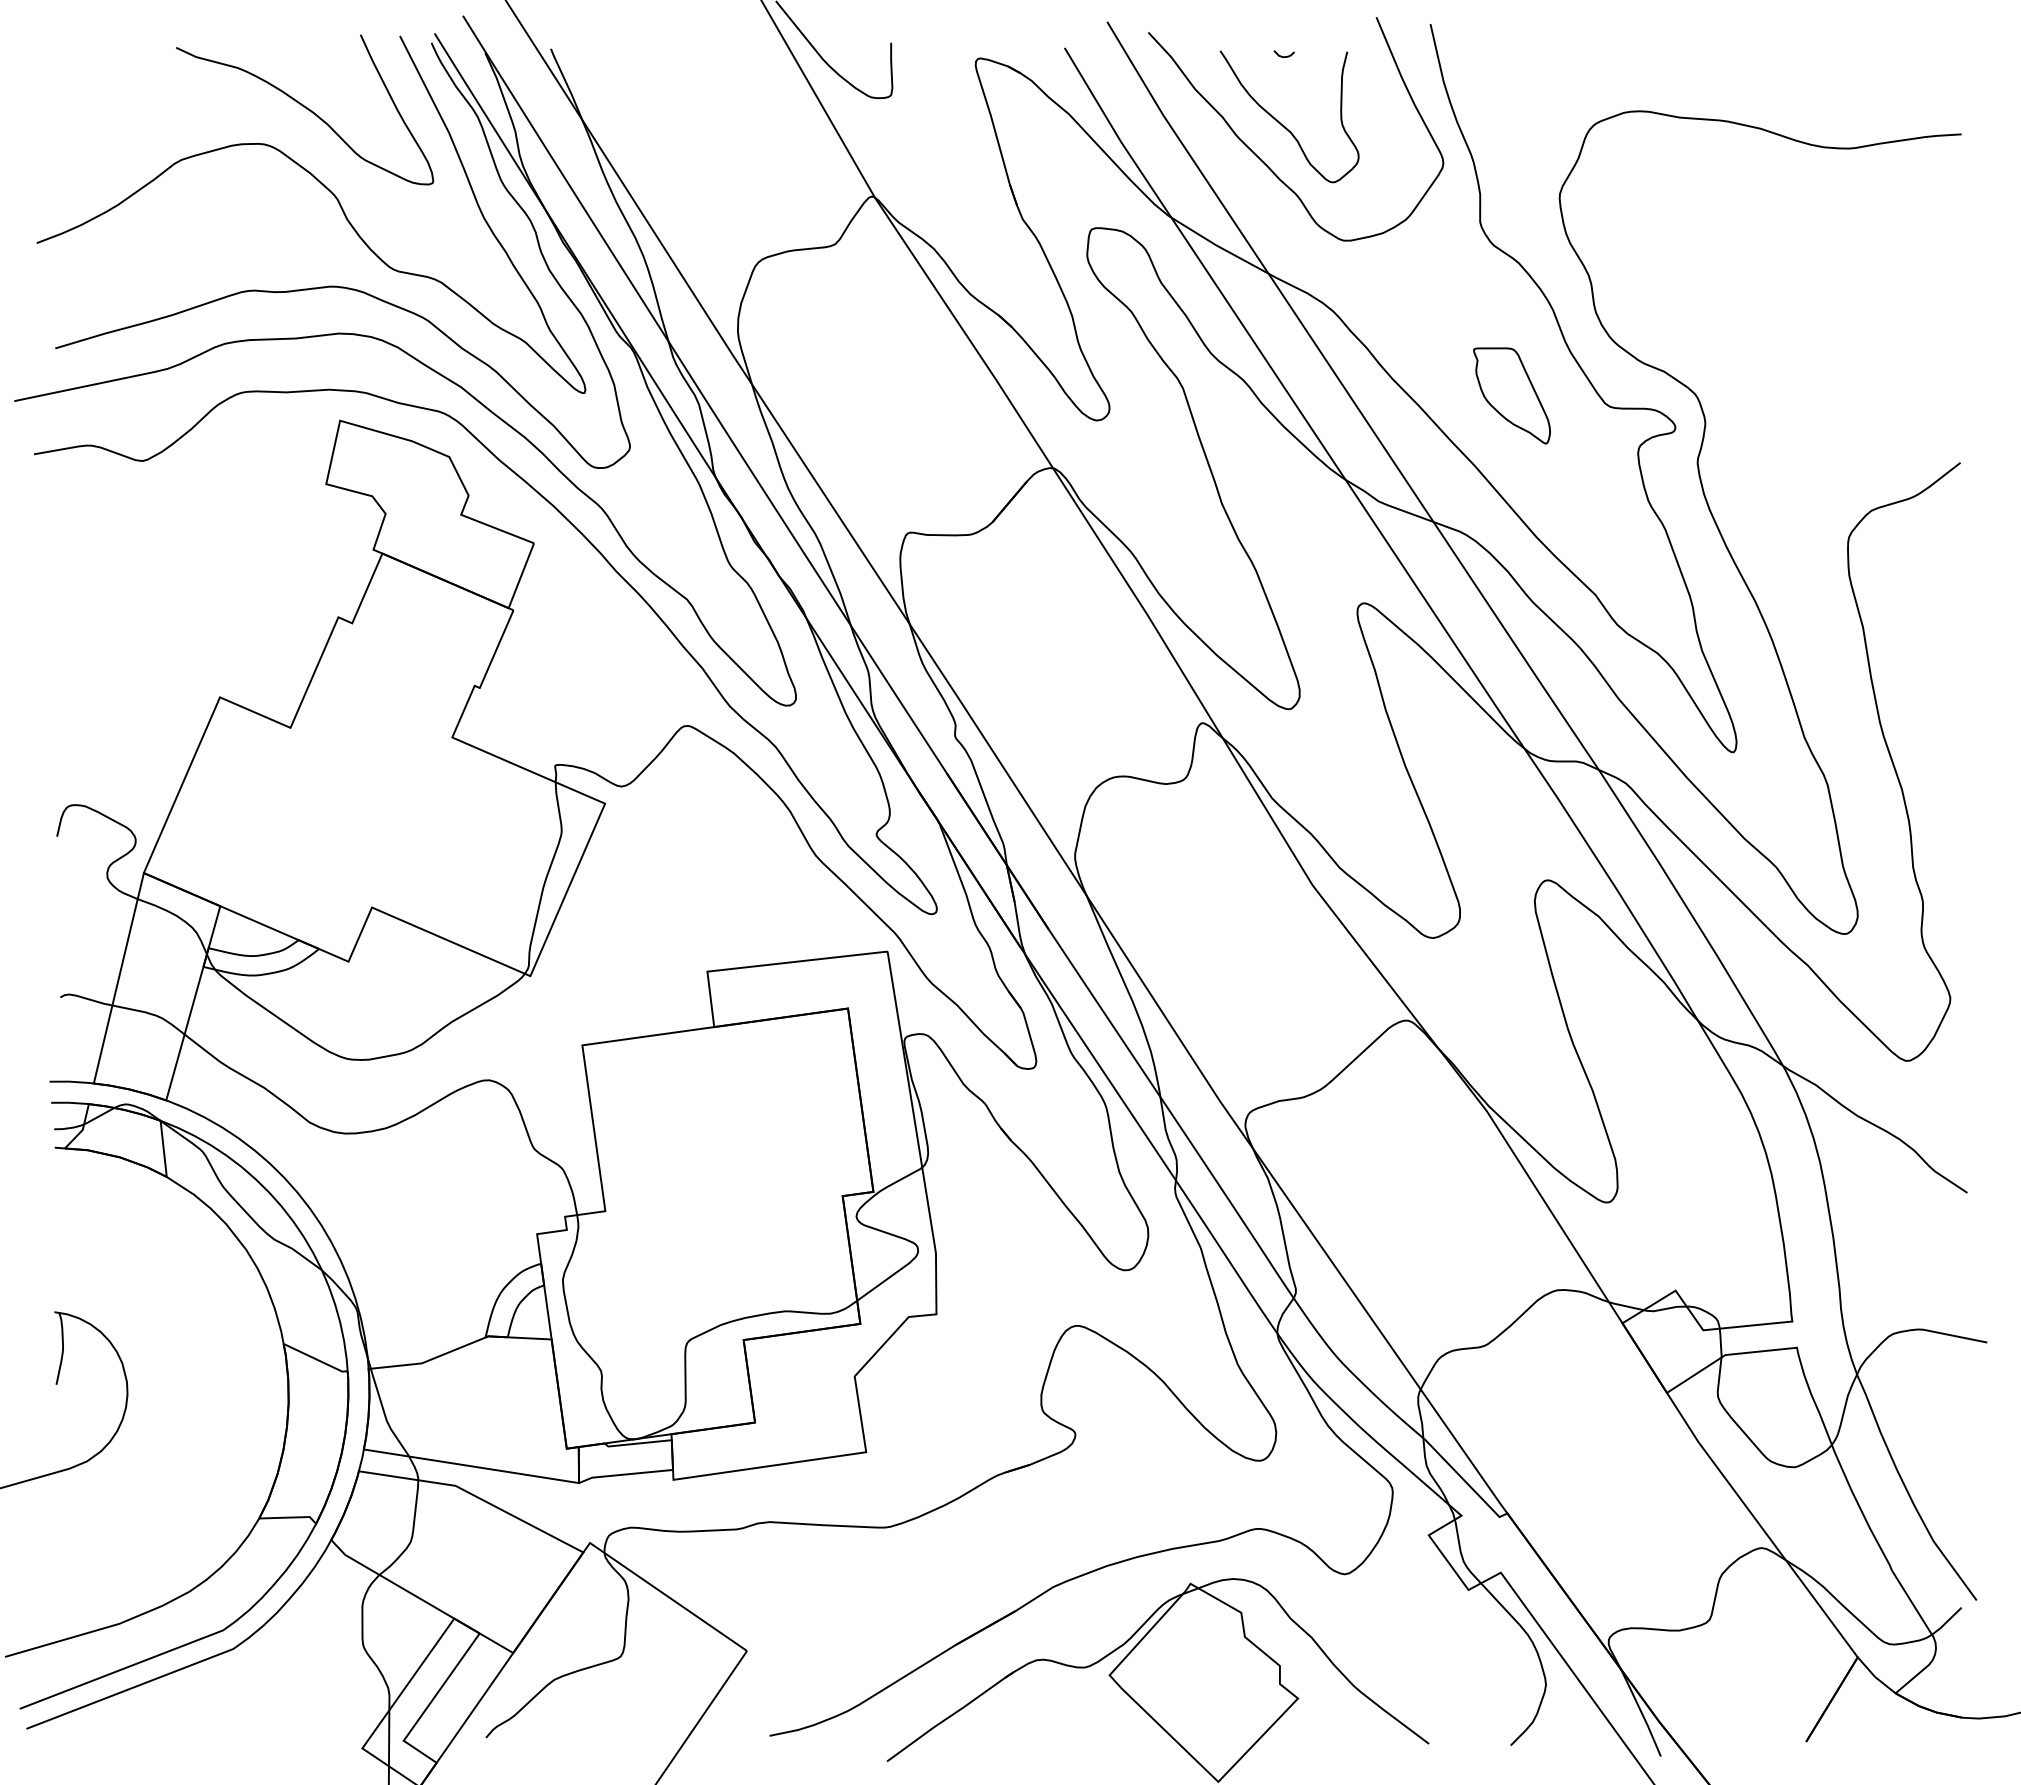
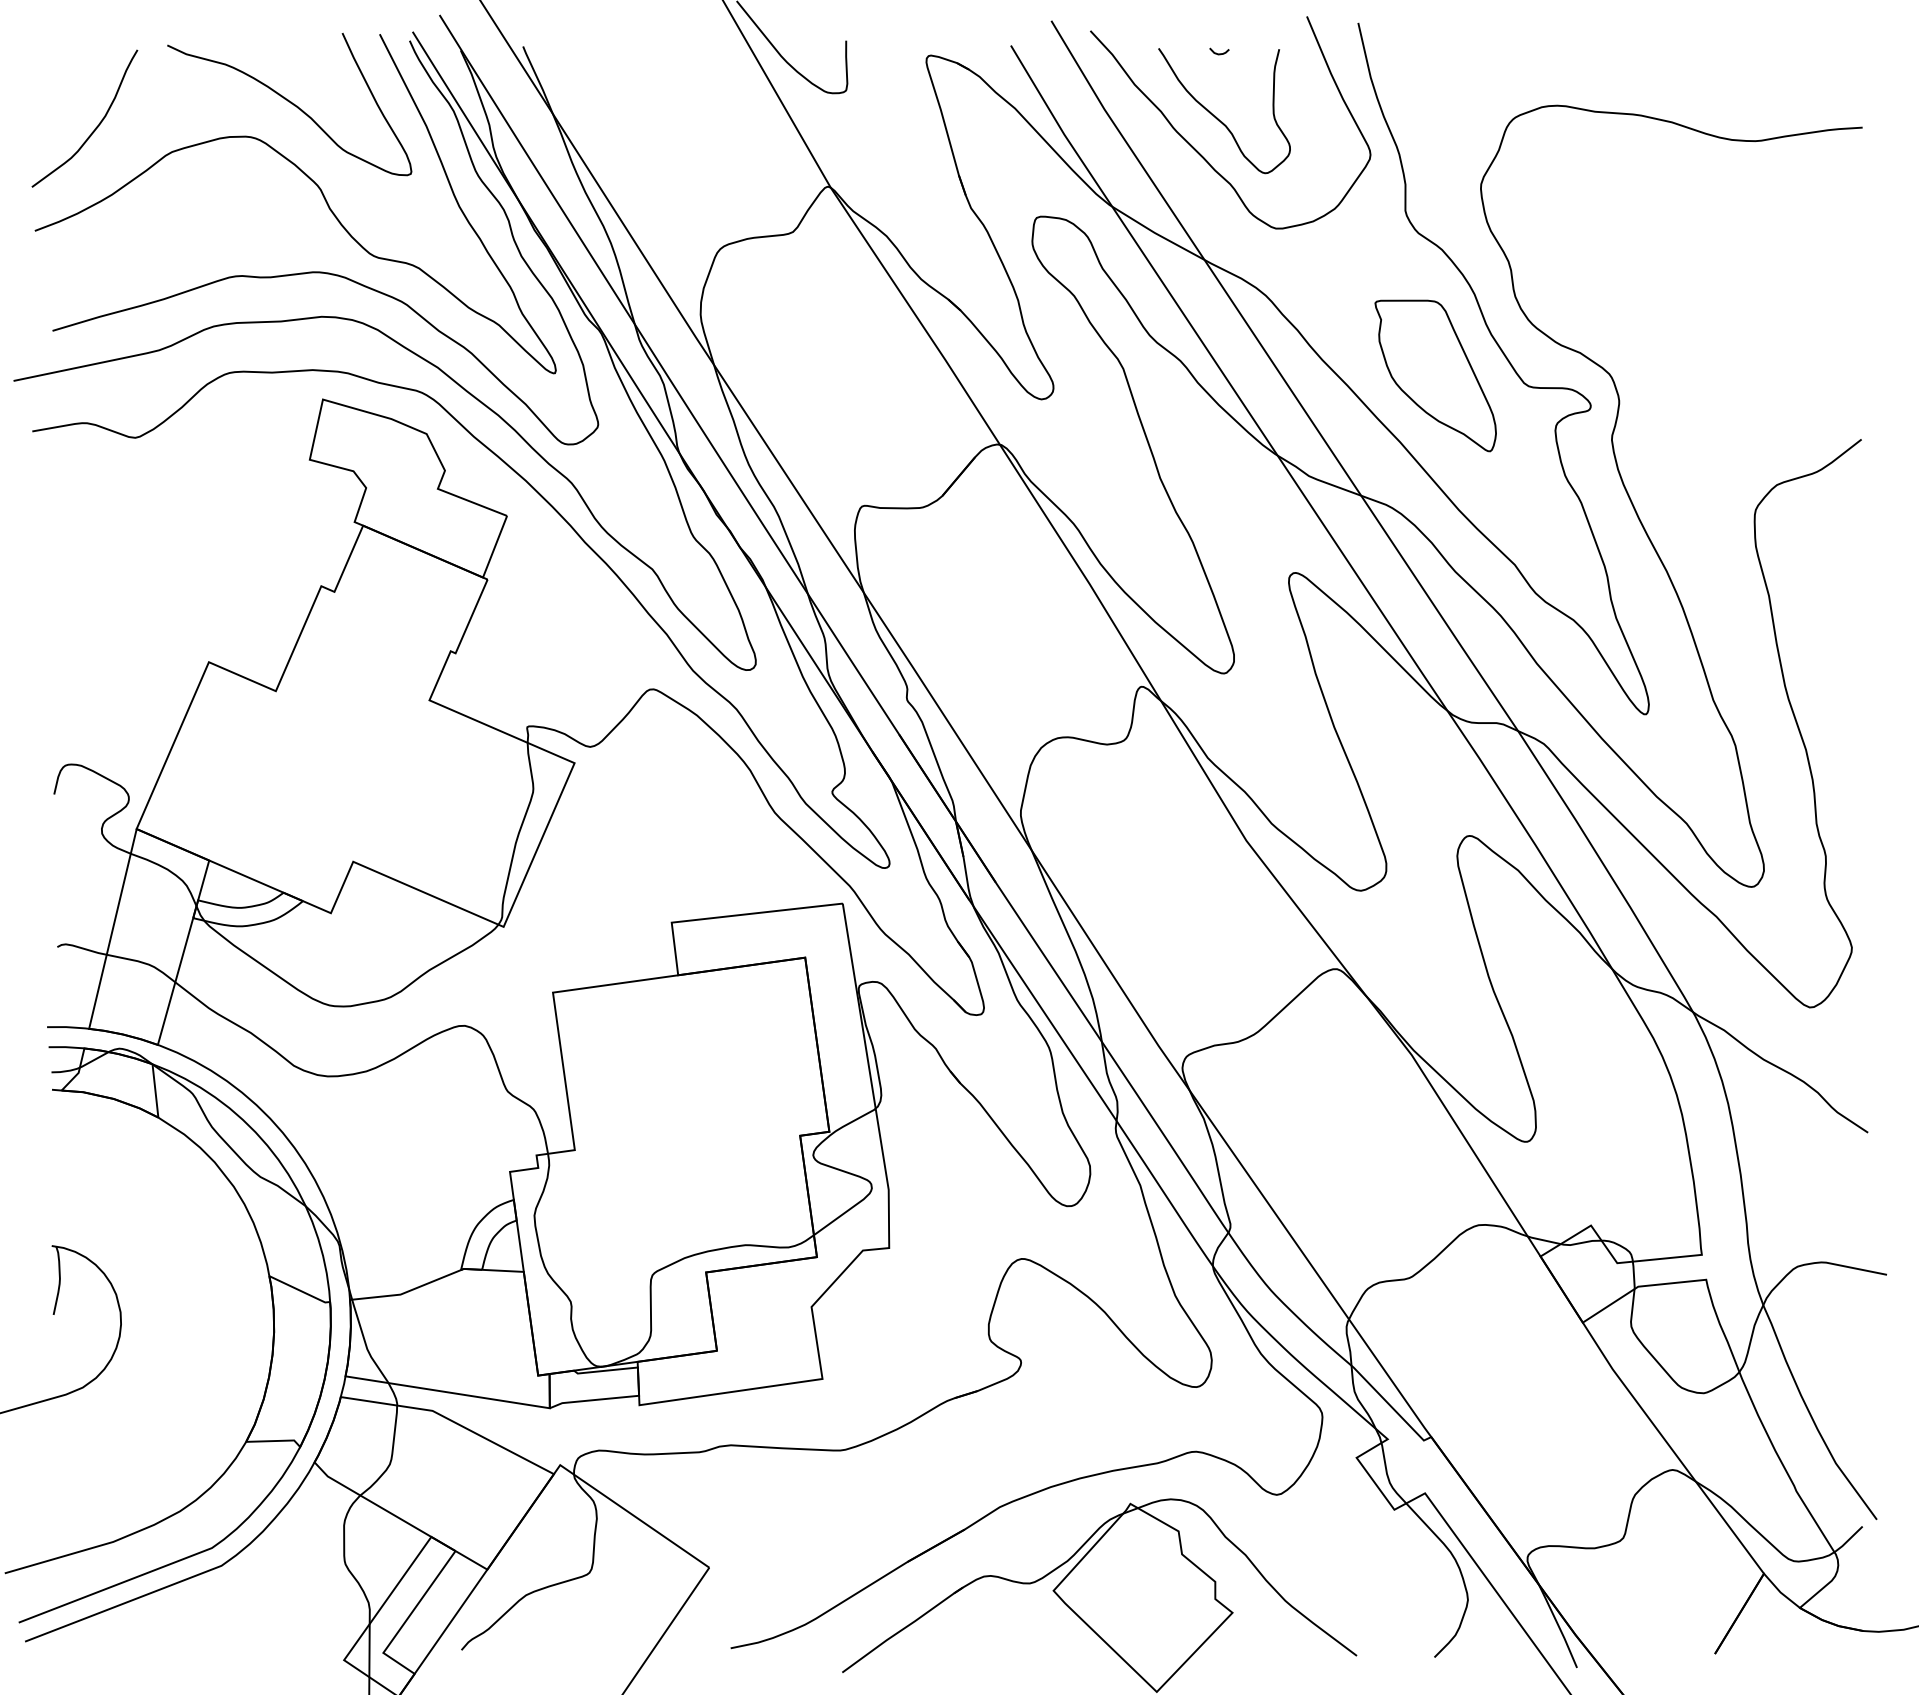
curve: (100, 134) -> (95, 127), added
part: (1511, 395) -> (1435, 375), size x1.67

